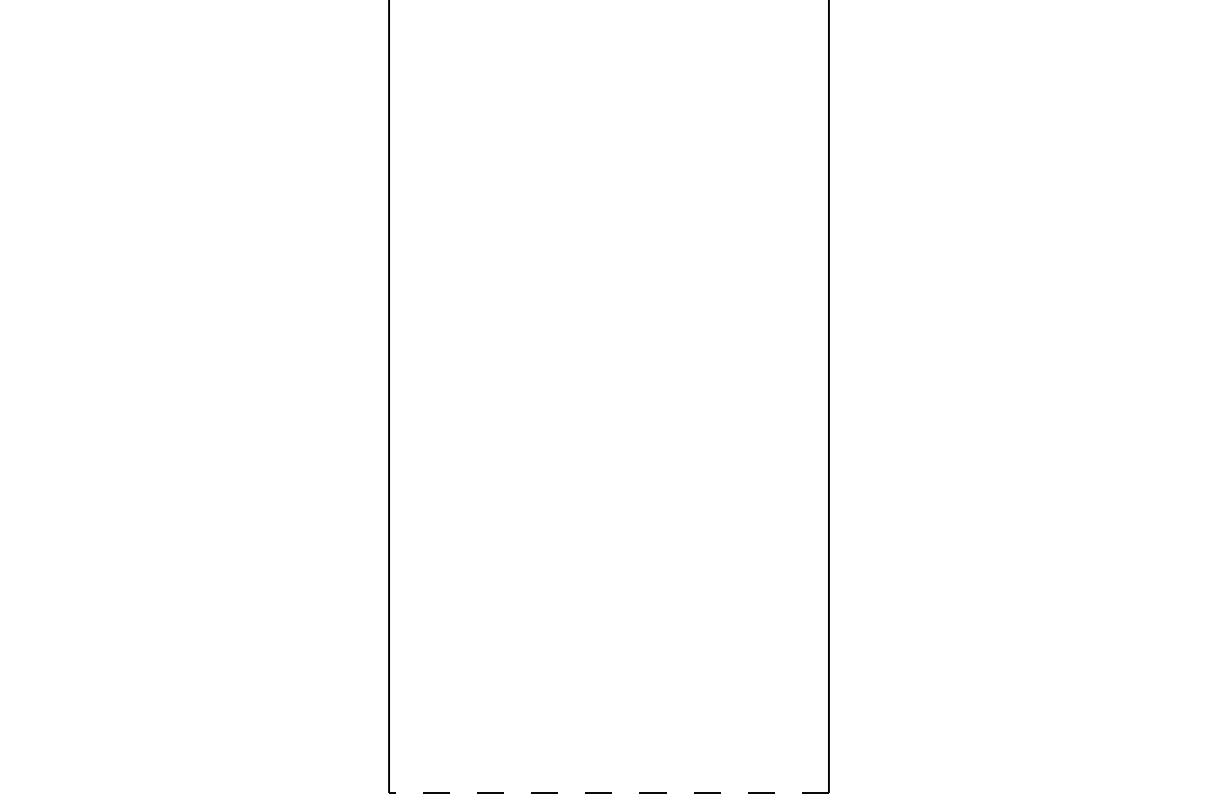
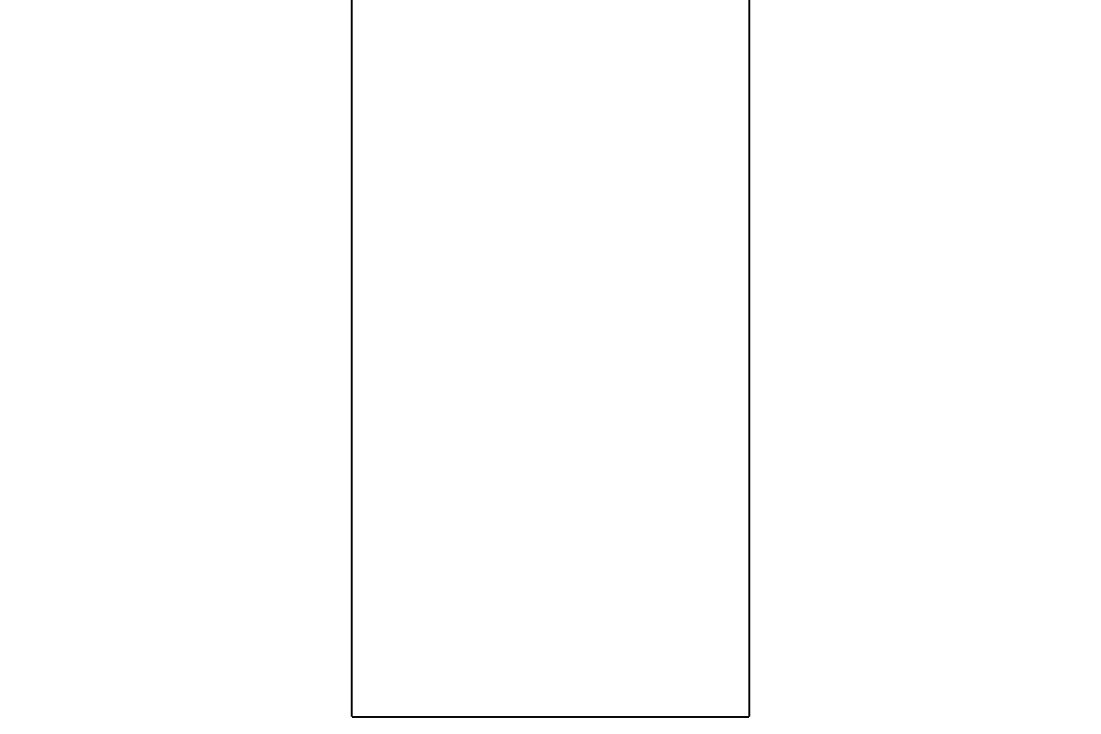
line: (609, 792) -> (550, 716), dashed -> solid

